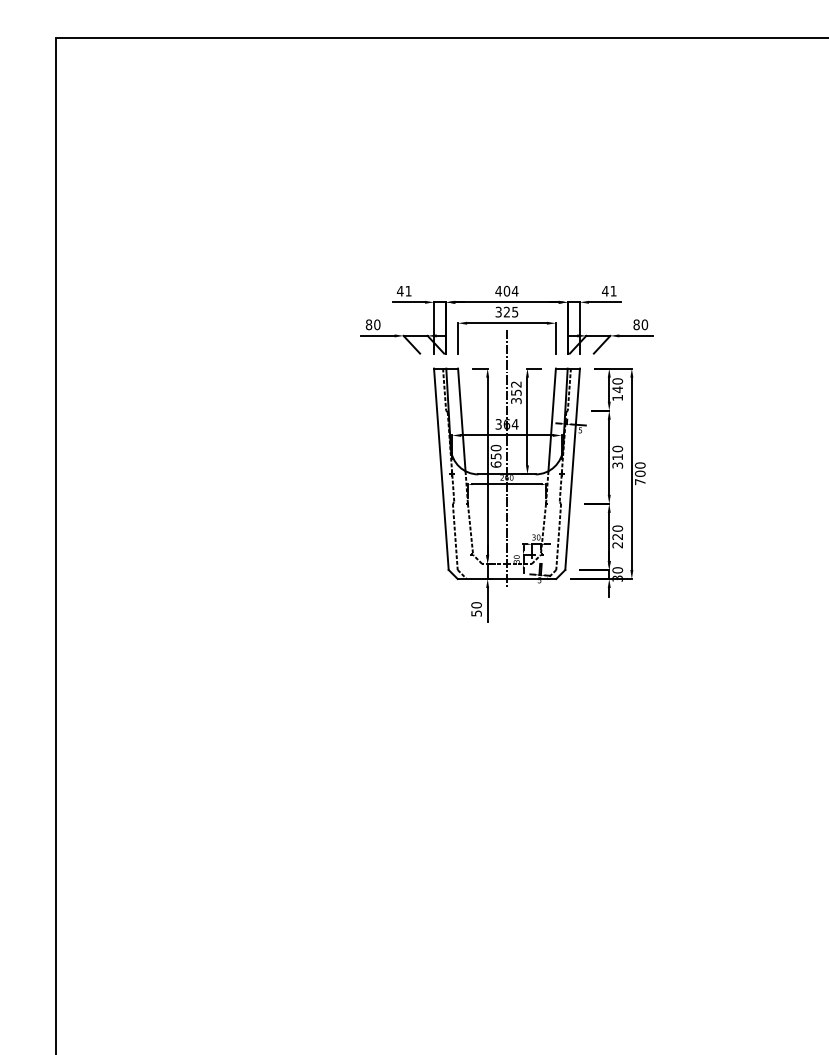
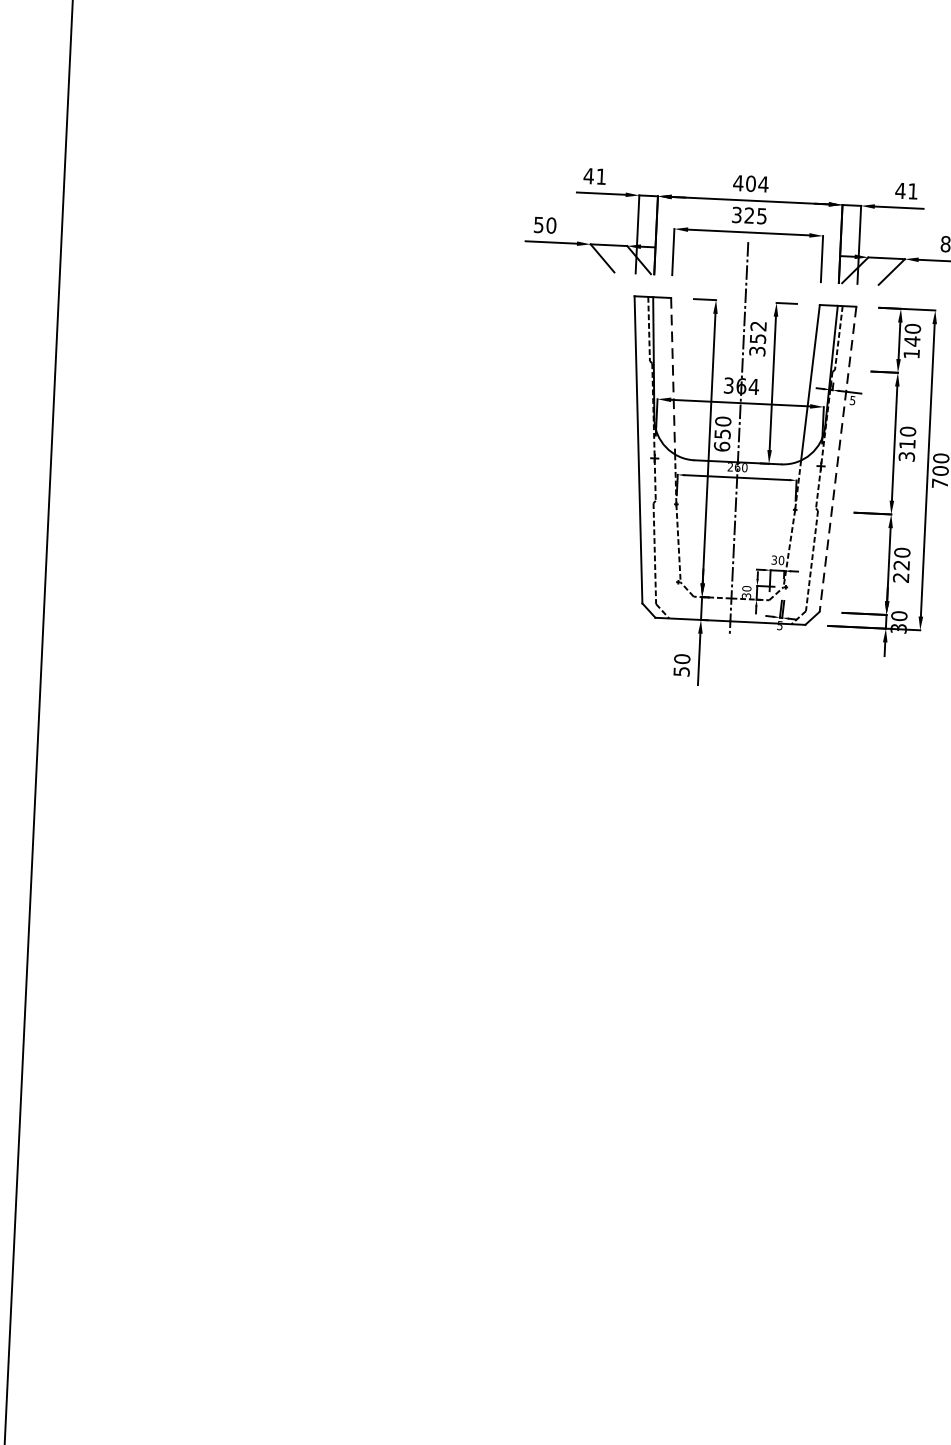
text: (368, 324) -> (538, 224), 80 -> 50
line: (461, 420) -> (672, 377), solid -> dashed
line: (572, 469) -> (837, 459), solid -> dashed

